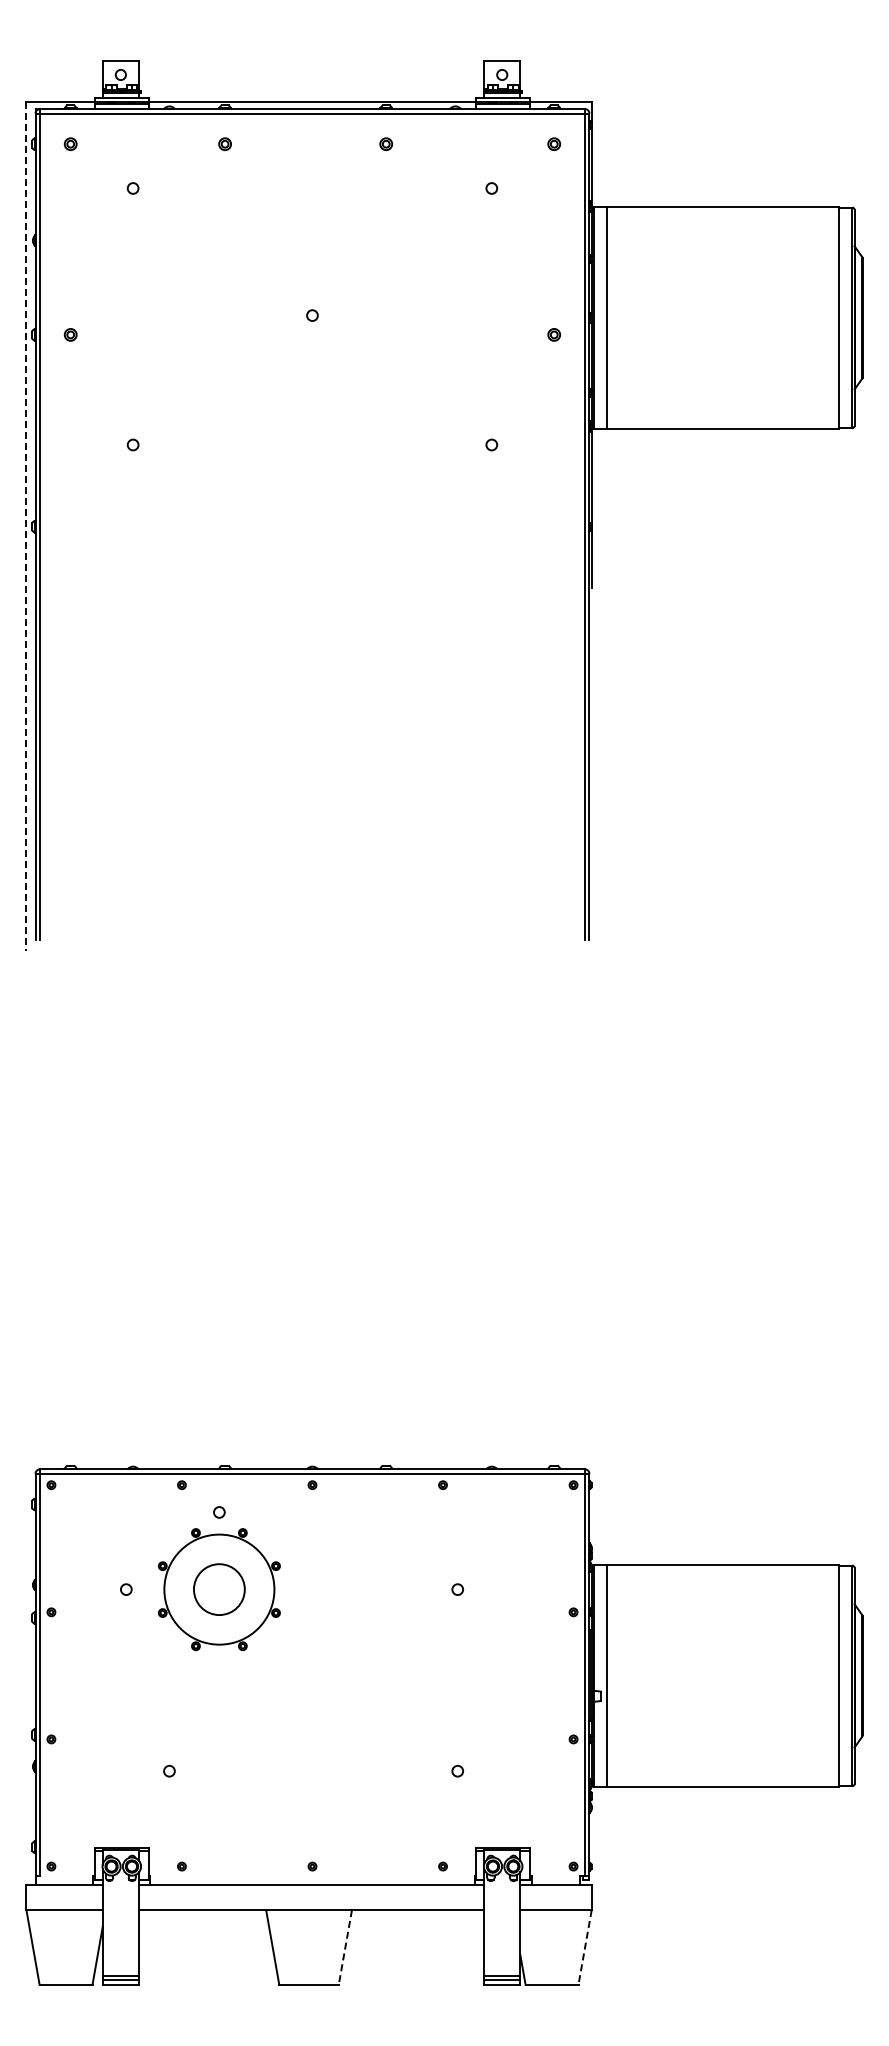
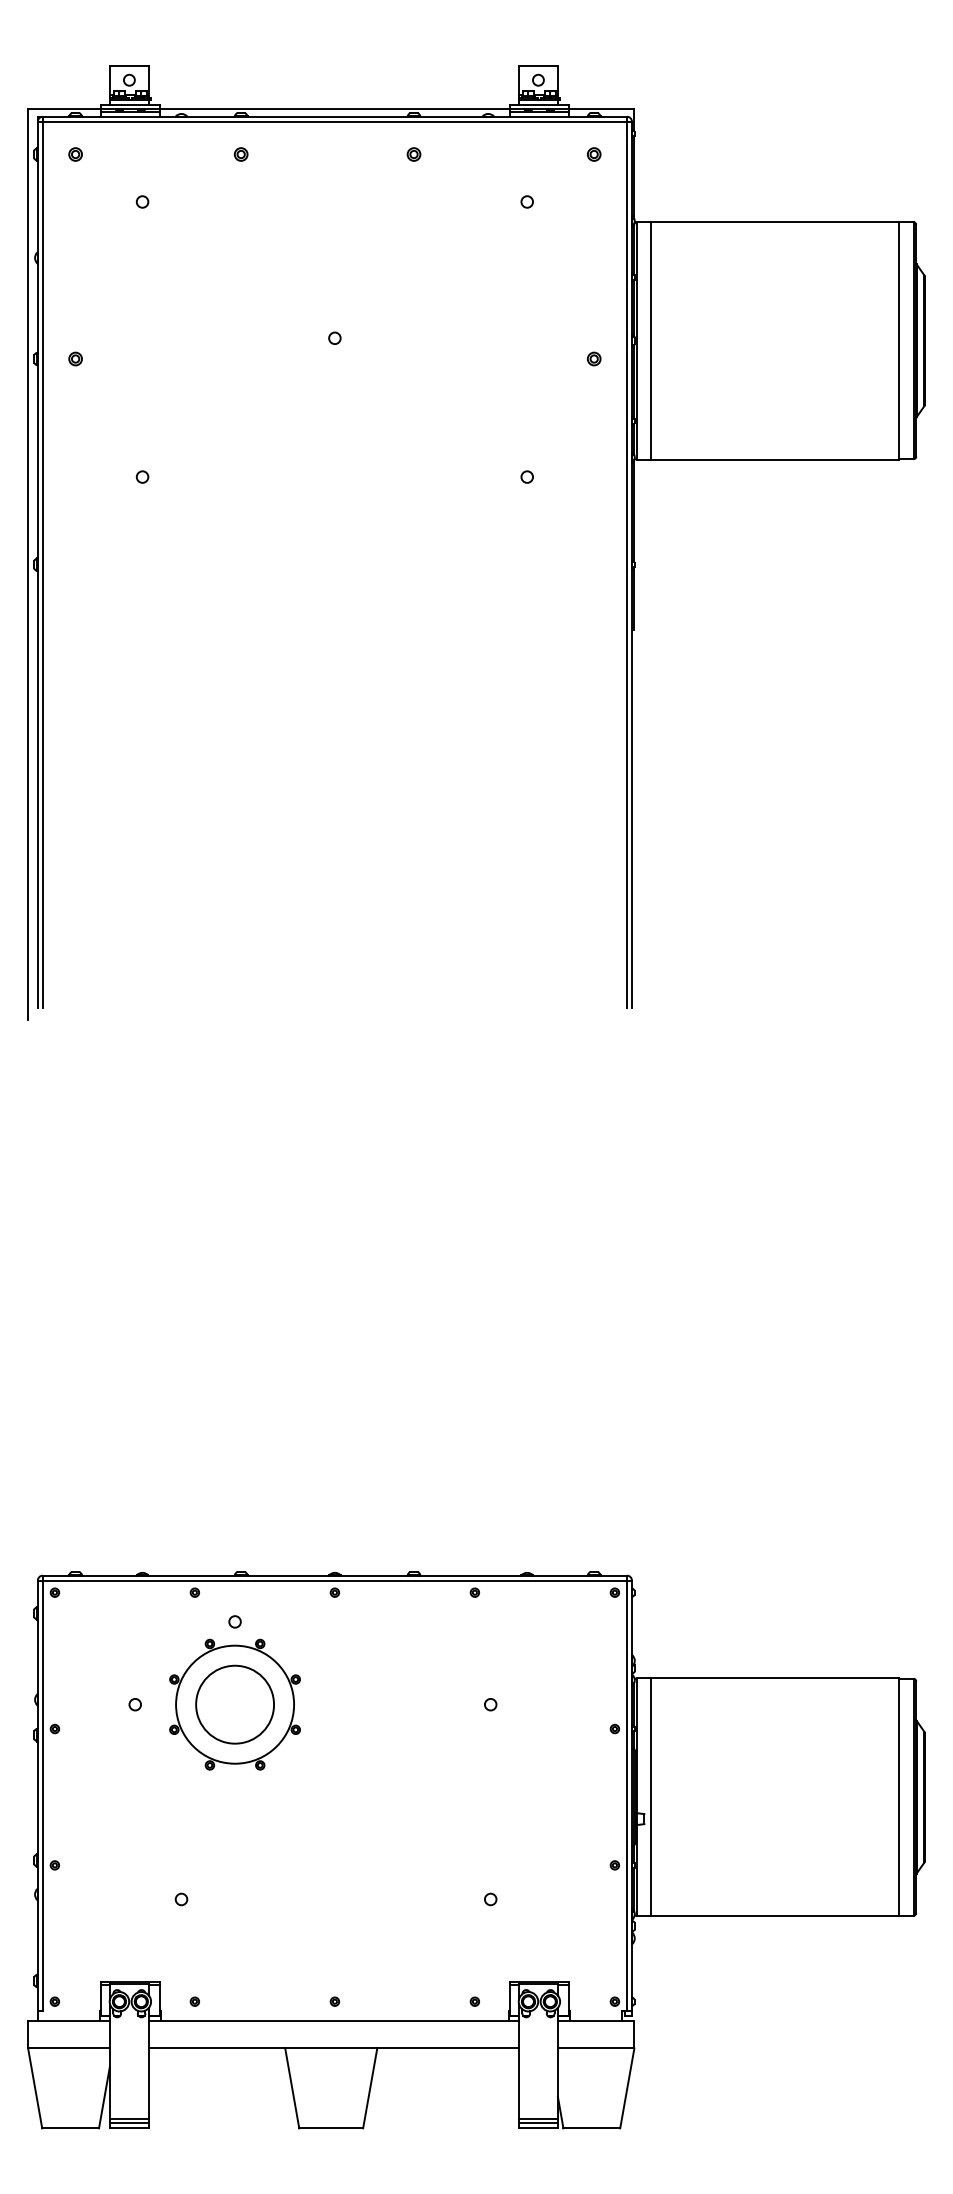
line: (26, 526) -> (28, 564), dashed -> solid
circle: (219, 1589) -> (235, 1704), size x1.43
line: (345, 1947) -> (370, 2088), dashed -> solid
line: (585, 1947) -> (627, 2088), dashed -> solid

